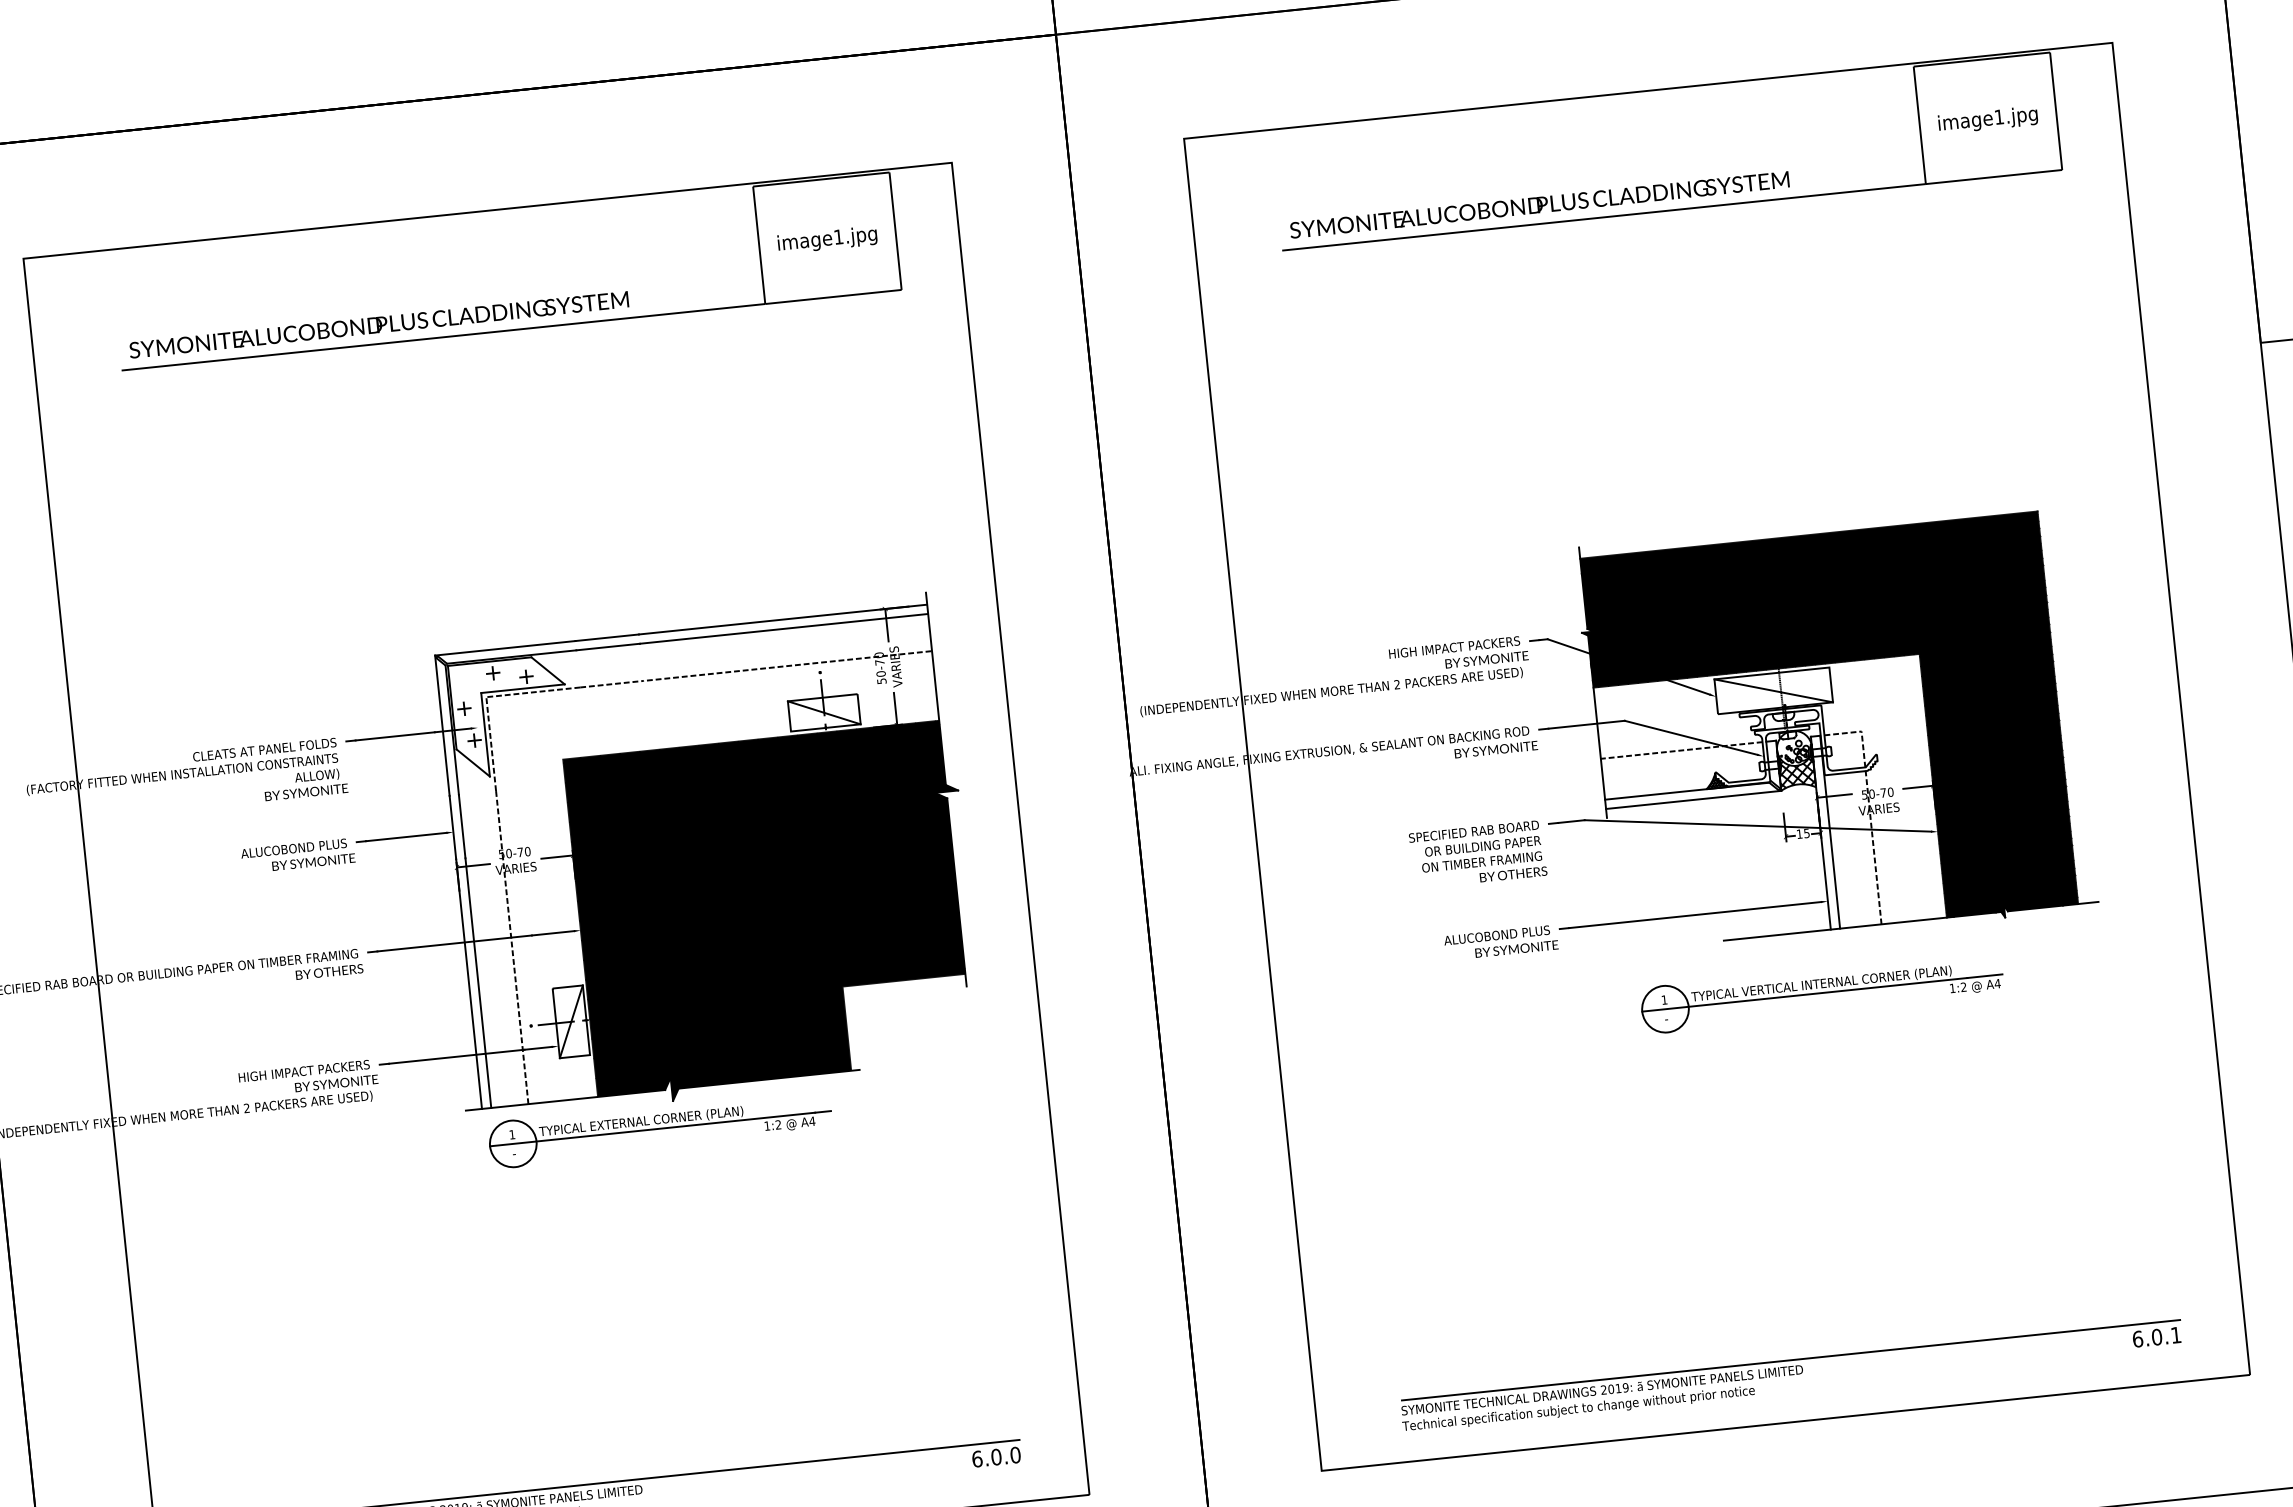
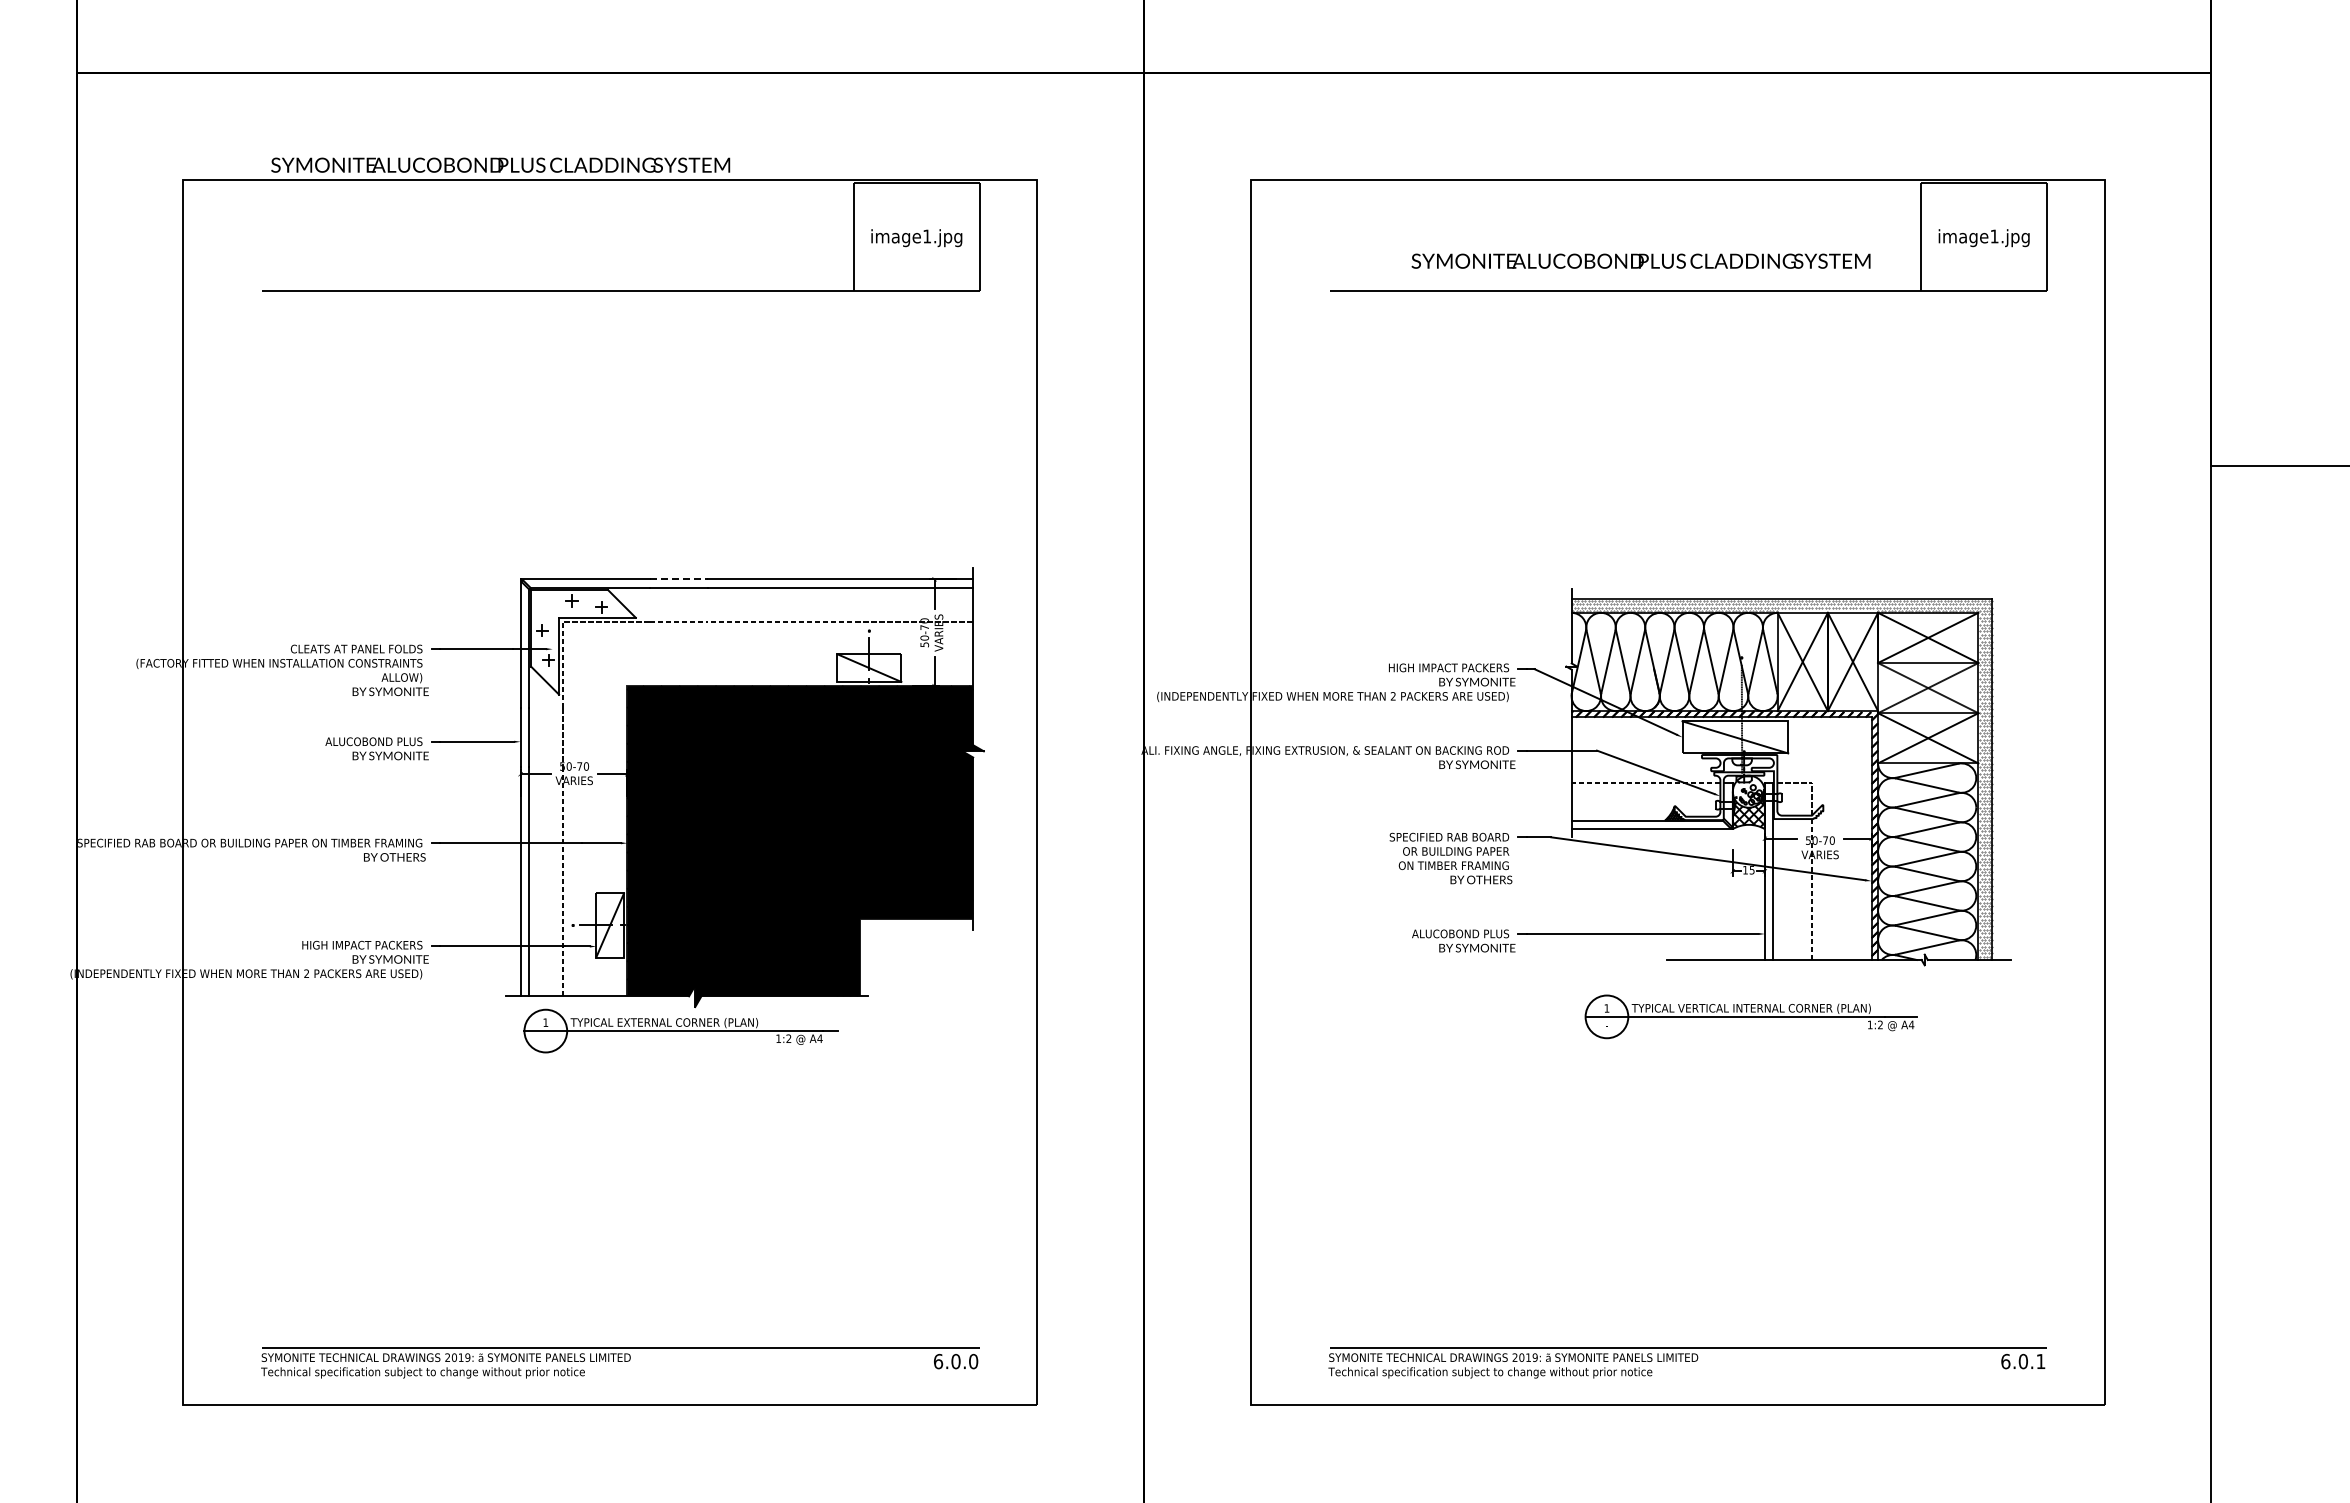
text: (1538, 204) -> (1640, 260), moved
text: (378, 324) -> (500, 164), moved
line: (607, 637) -> (679, 579), solid -> dashed
fill: (1826, 733) -> (1779, 781), removed

